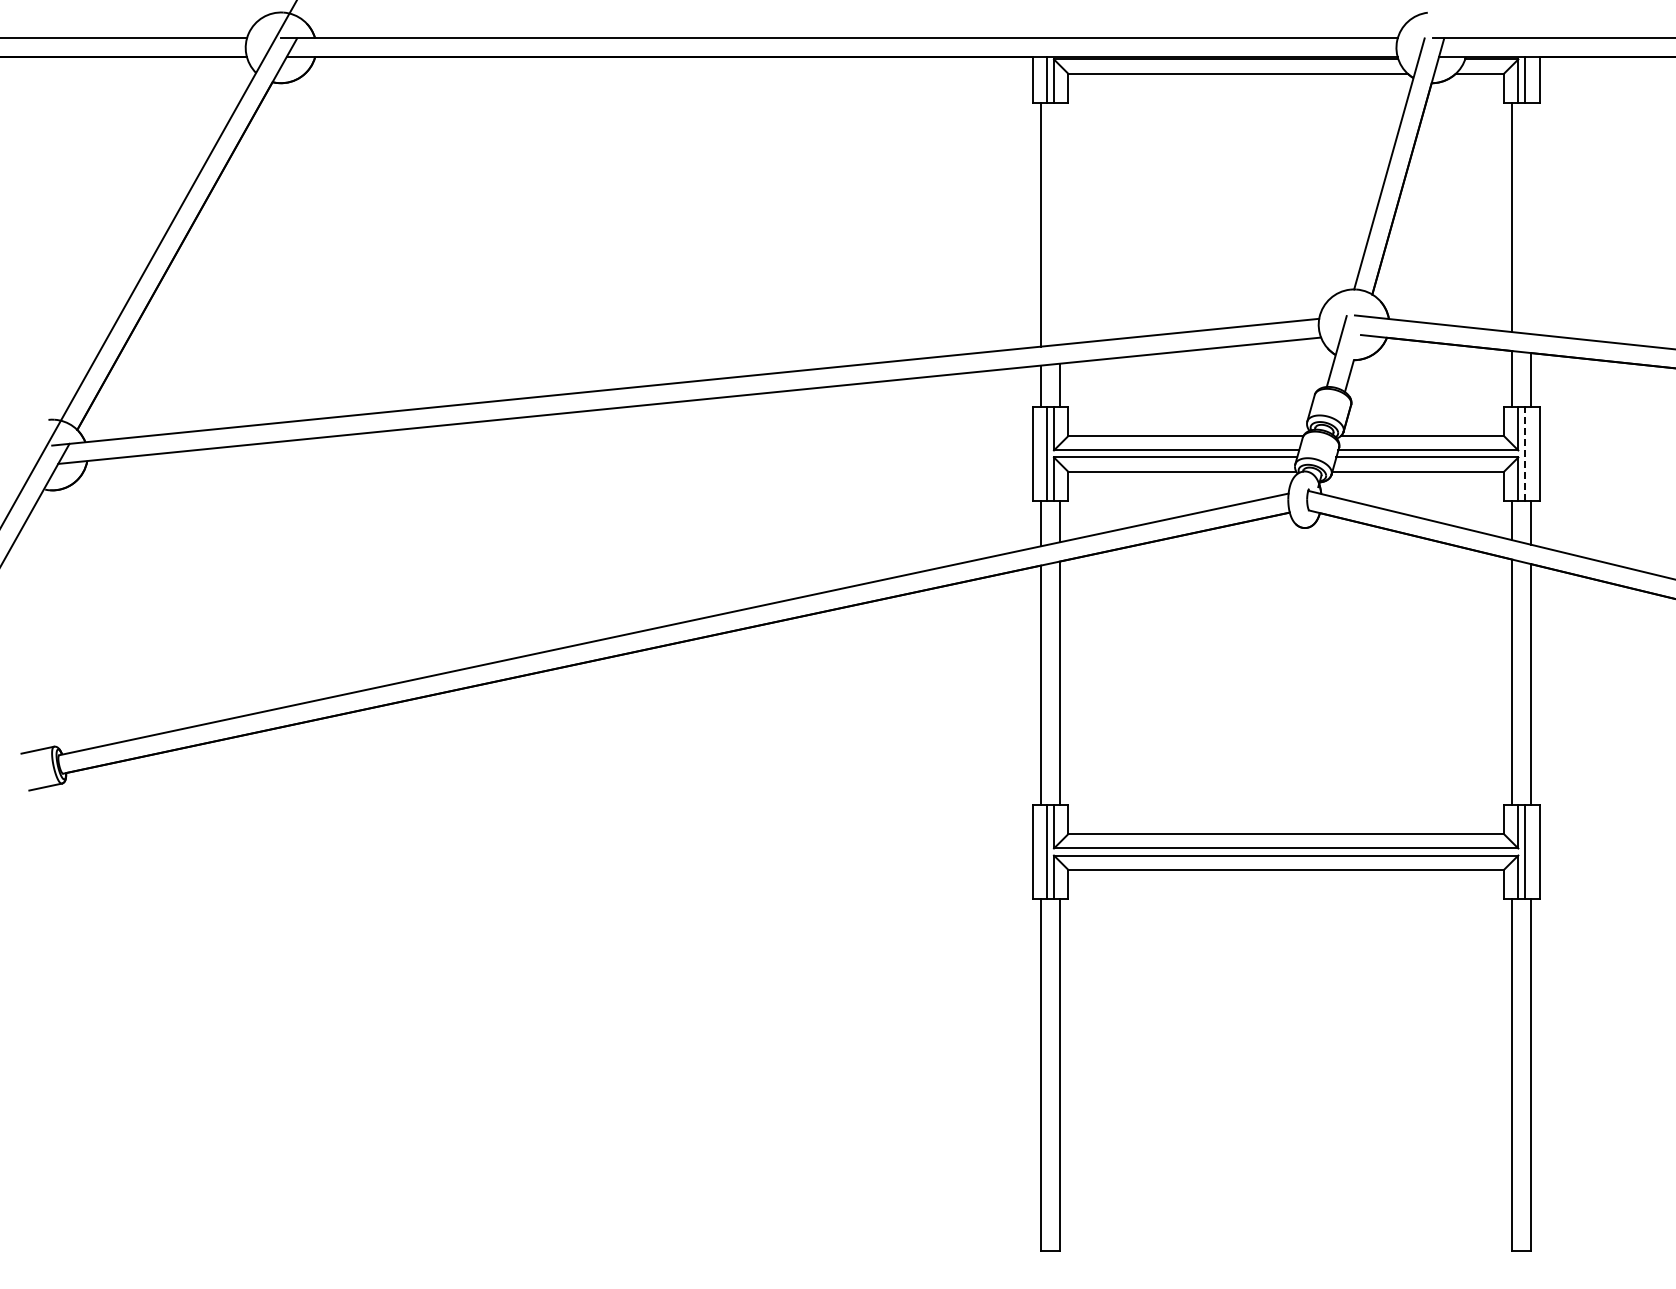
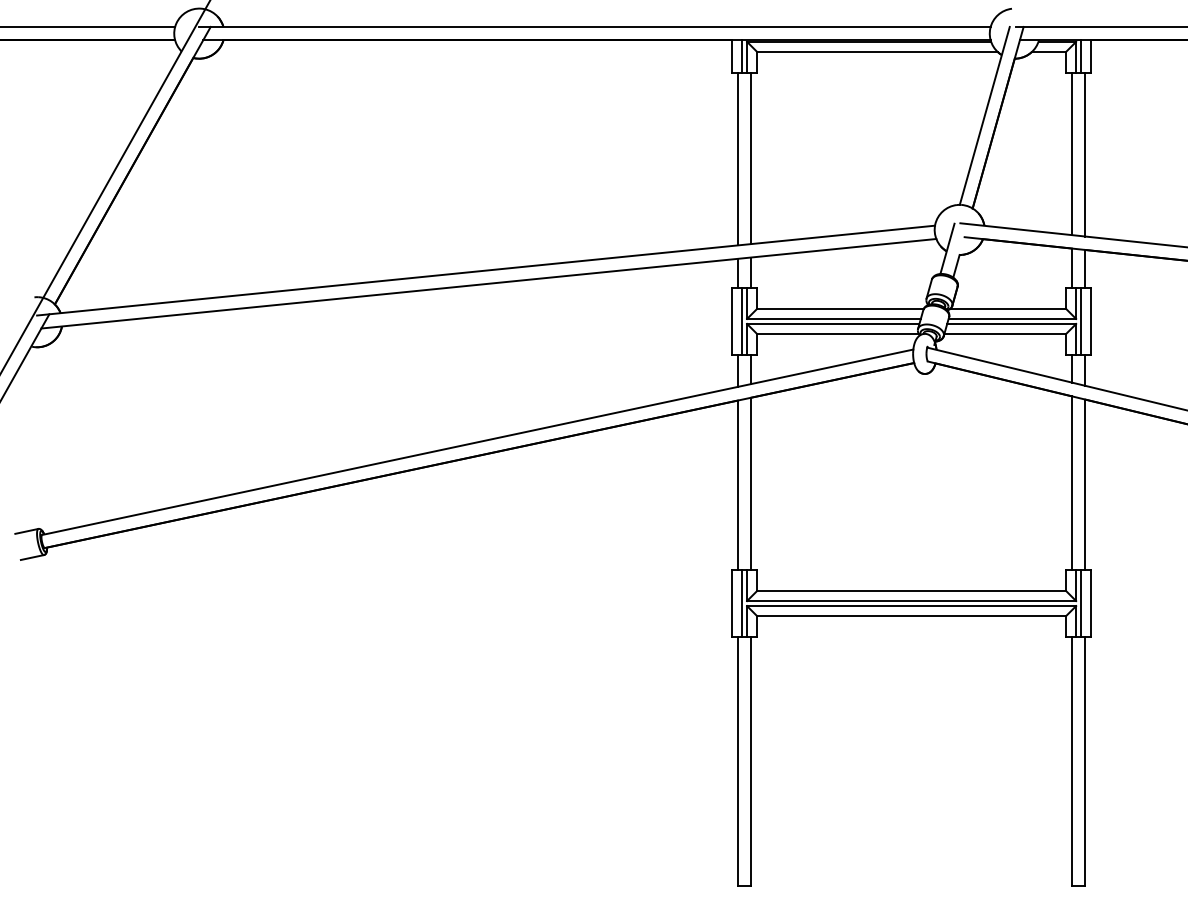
line: (1531, 218) -> (1085, 154), added
line: (1059, 223) -> (750, 158), added
line: (1525, 453) -> (1081, 321), dashed -> solid

